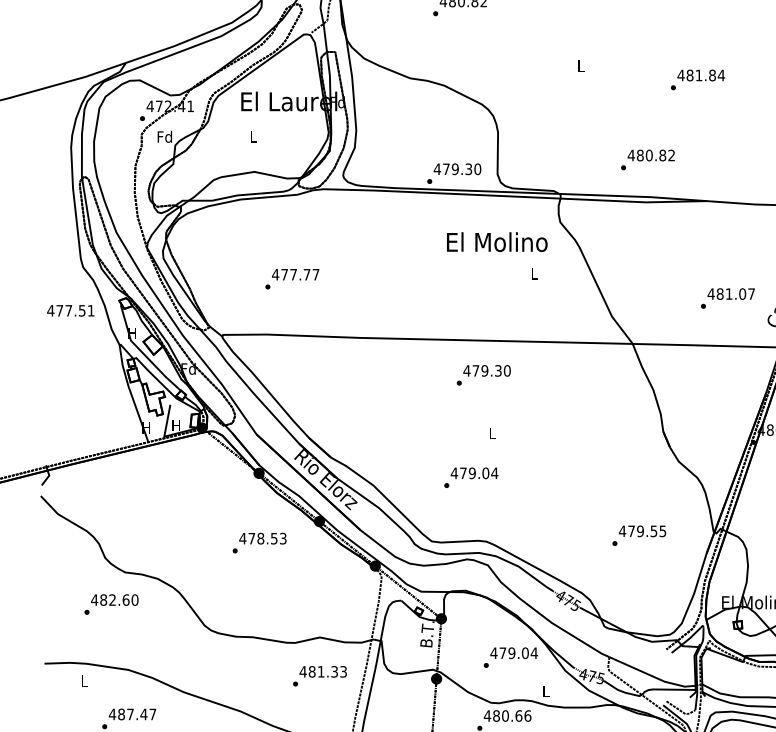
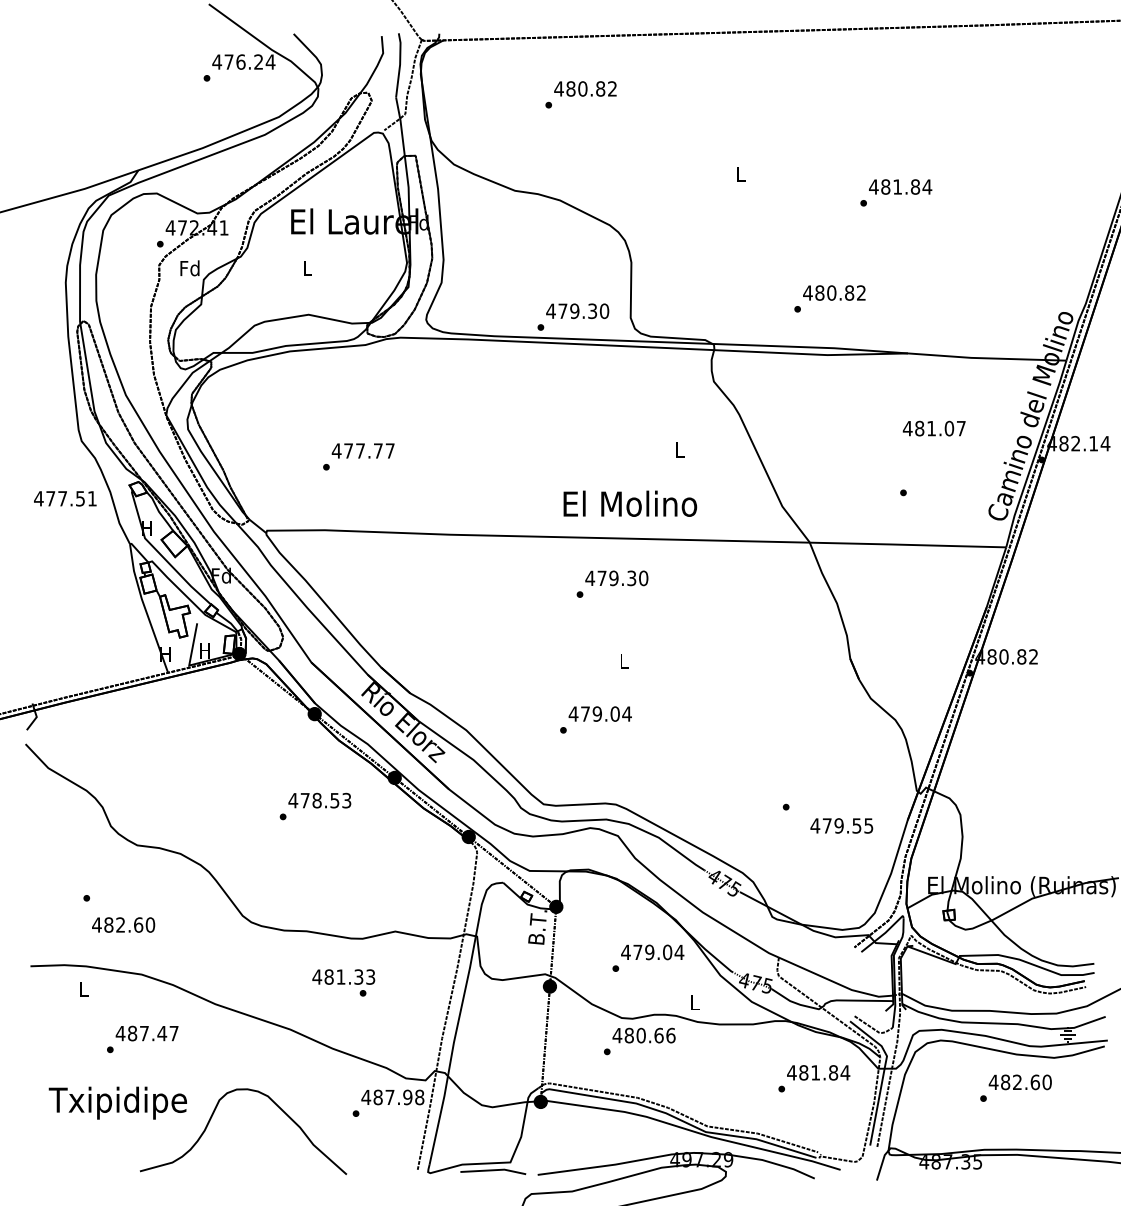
text: (497, 241) -> (630, 503), moved
text: (730, 293) -> (933, 428), moved
text: (642, 531) -> (841, 825), moved
text: (114, 599) -> (123, 924), moved
text: (323, 671) -> (343, 976), moved

